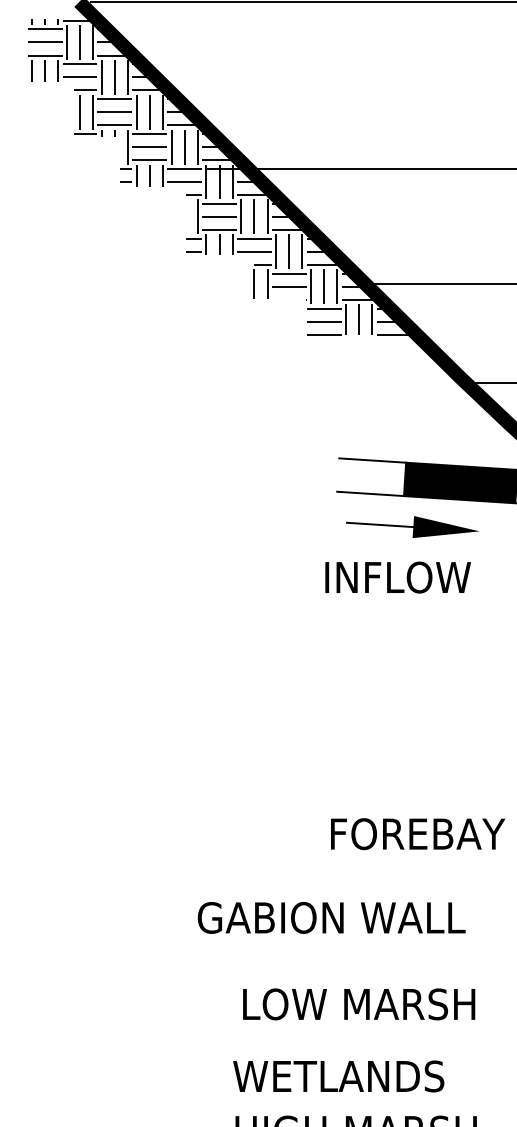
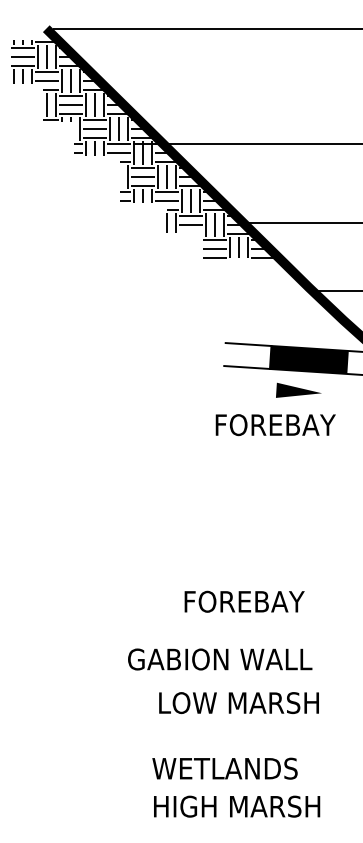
line: (380, 524) -> (253, 388), removed
text: (413, 578) -> (276, 425), INFLOW -> FOREBAY
text: (417, 833) -> (244, 601), moved
text: (358, 1003) -> (238, 702), moved

